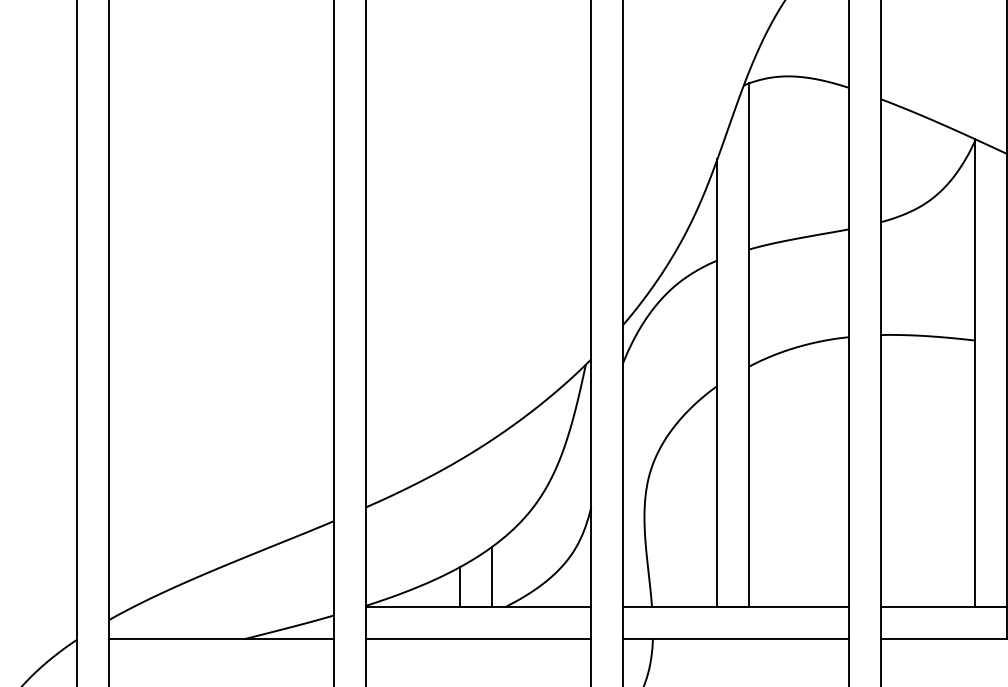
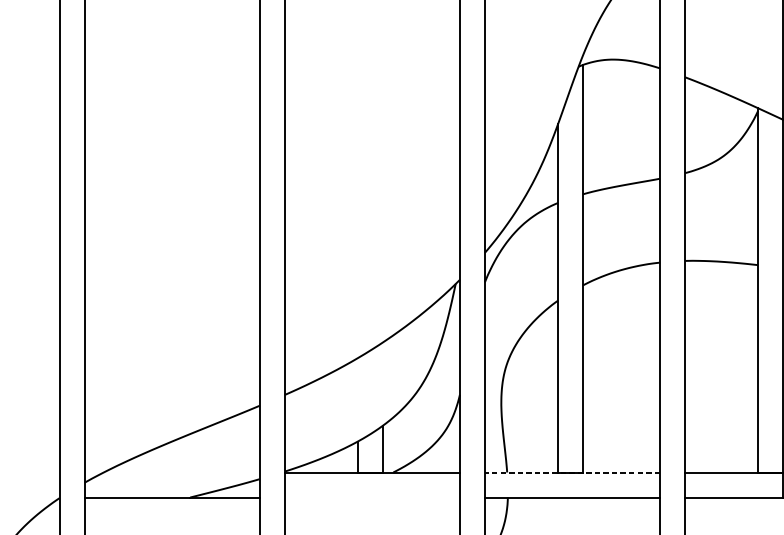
line: (735, 606) -> (572, 472), solid -> dashed
line: (478, 639) -> (372, 497), removed

